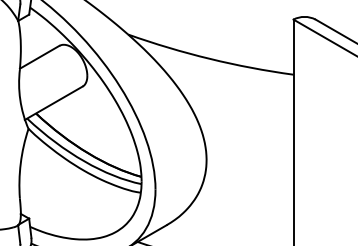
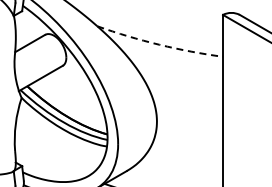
arc: (209, 58) -> (159, 44), solid -> dashed

